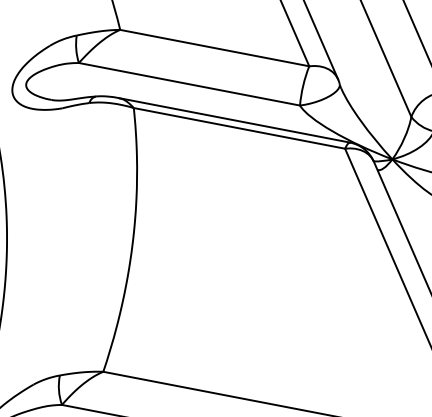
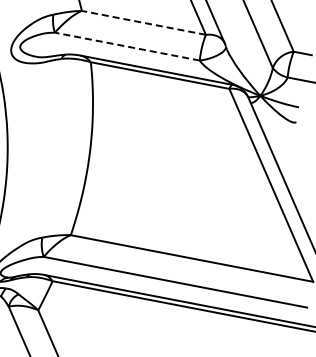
line: (214, 47) -> (143, 22), solid -> dashed
line: (189, 84) -> (127, 46), solid -> dashed

